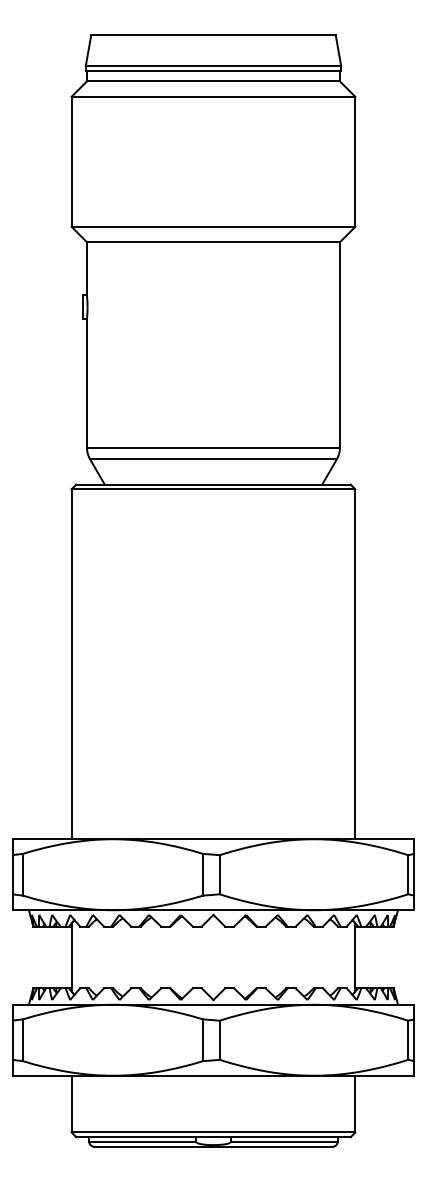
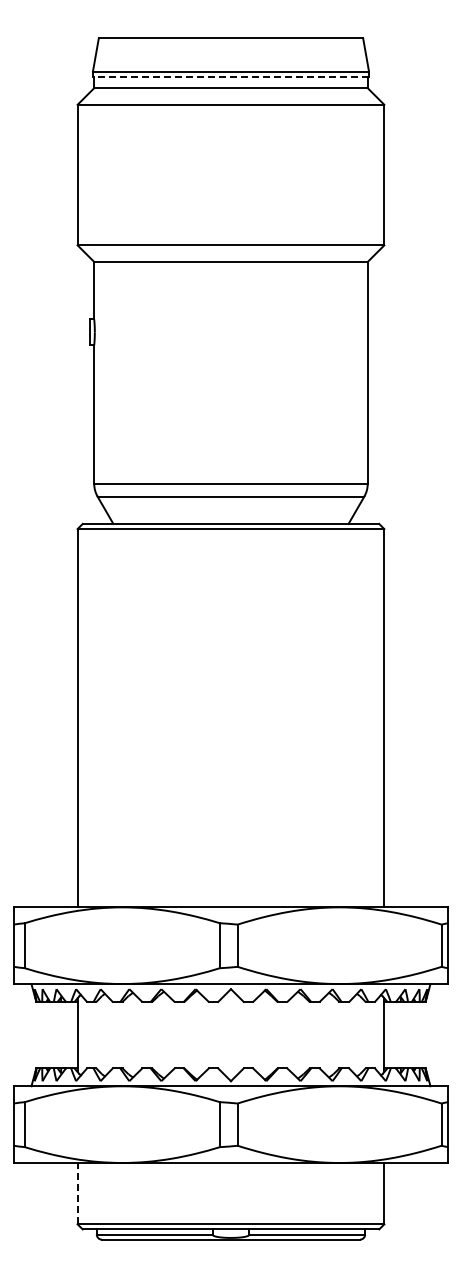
line: (213, 70) -> (230, 76), solid -> dashed
line: (71, 1103) -> (77, 1193), solid -> dashed

